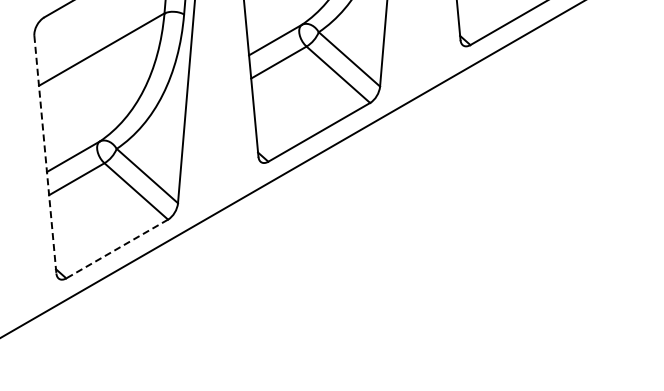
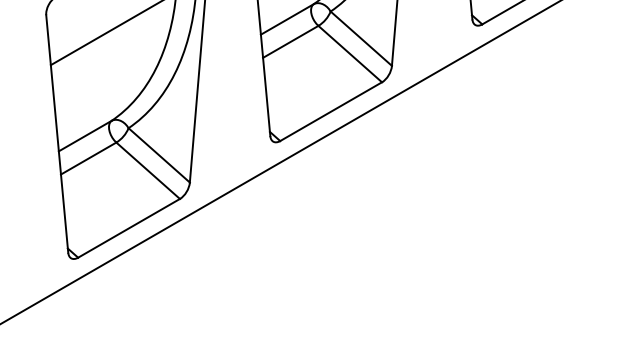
line: (45, 155) -> (57, 134), dashed -> solid
line: (117, 249) -> (129, 228), dashed -> solid

